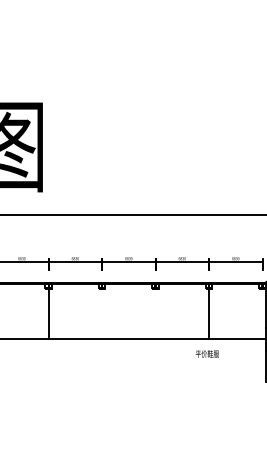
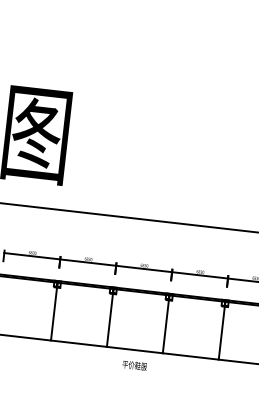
line: (102, 313) -> (110, 319), added
line: (155, 313) -> (165, 326), added
text: (206, 353) -> (133, 364), moved

